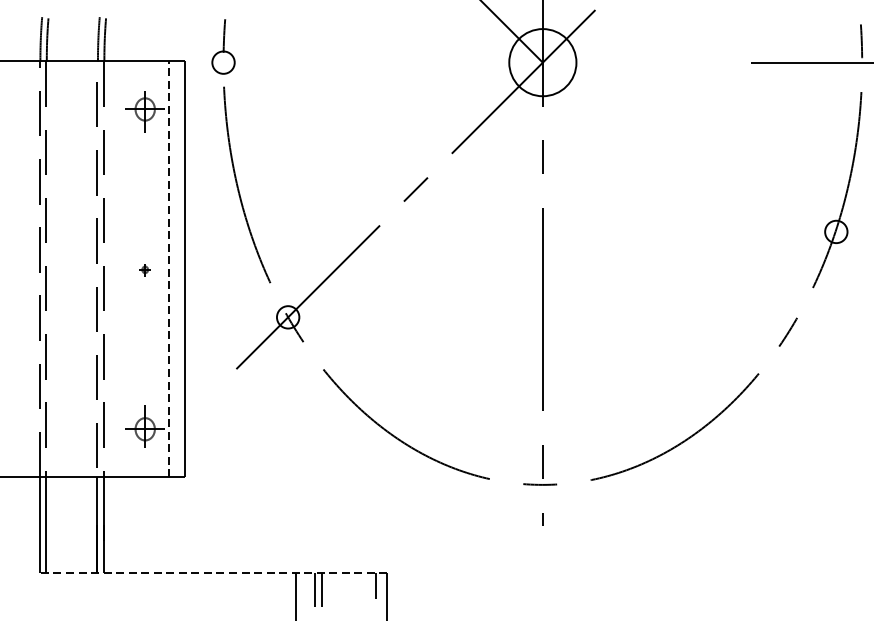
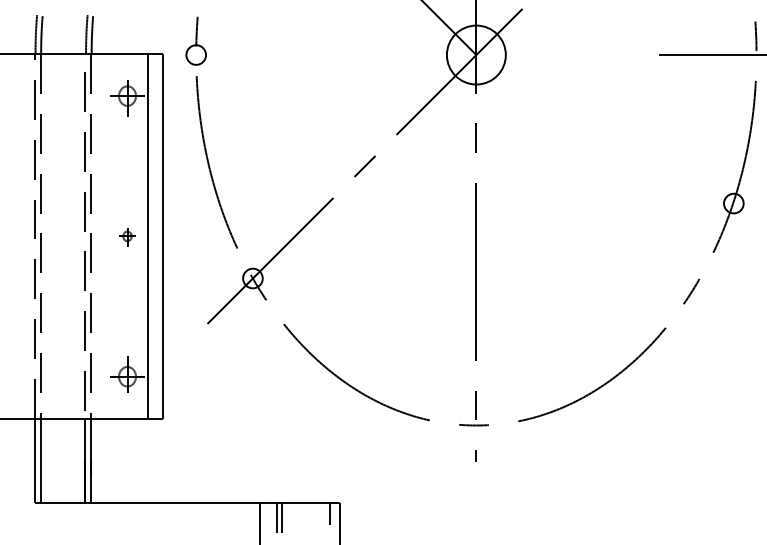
line: (169, 268) -> (148, 235), dashed -> solid
part: (145, 270) -> (127, 237), size x1.67
line: (213, 573) -> (187, 503), dashed -> solid

